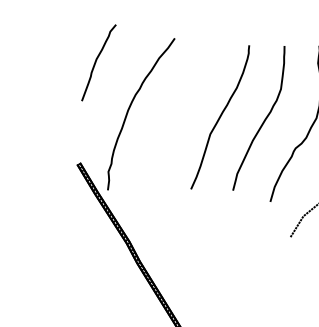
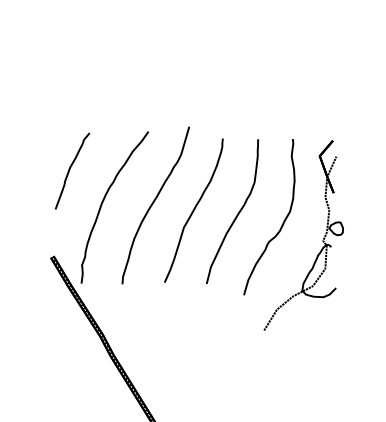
curve: (96, 62) -> (70, 170), moved
curve: (179, 111) -> (153, 204), added

